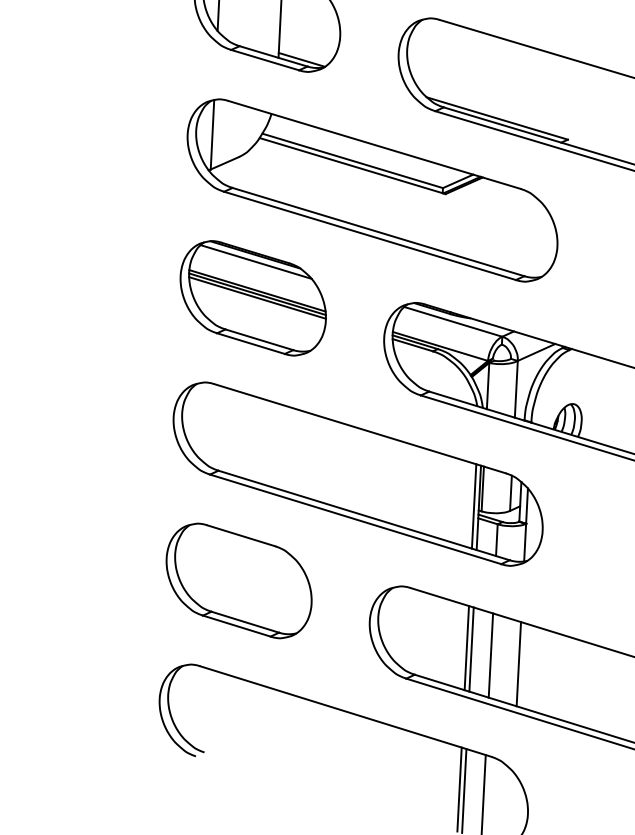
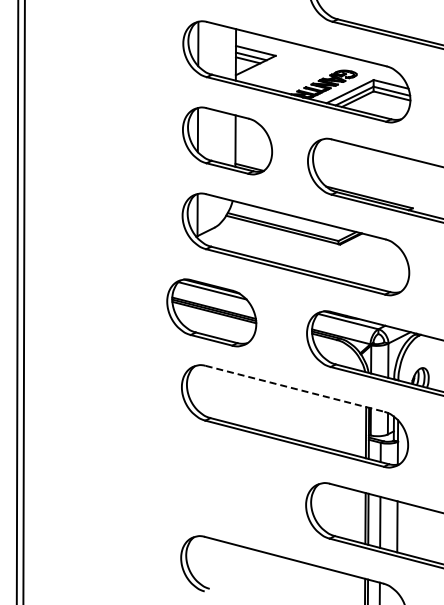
part: (252, 297) -> (211, 312), moved
line: (361, 428) -> (295, 388), solid -> dashed
part: (238, 579) -> (225, 483), removed

